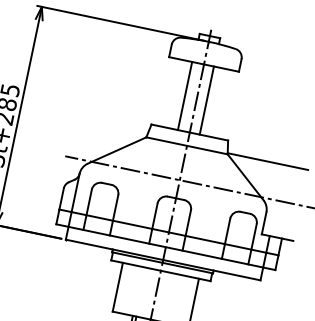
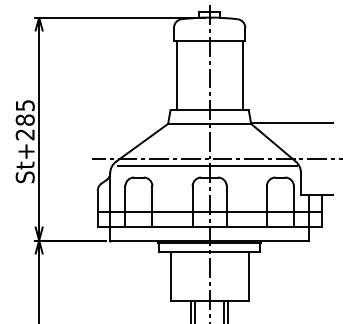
line: (185, 95) -> (176, 75), moved
line: (206, 100) -> (242, 75), moved
line: (176, 186) -> (207, 165), added

